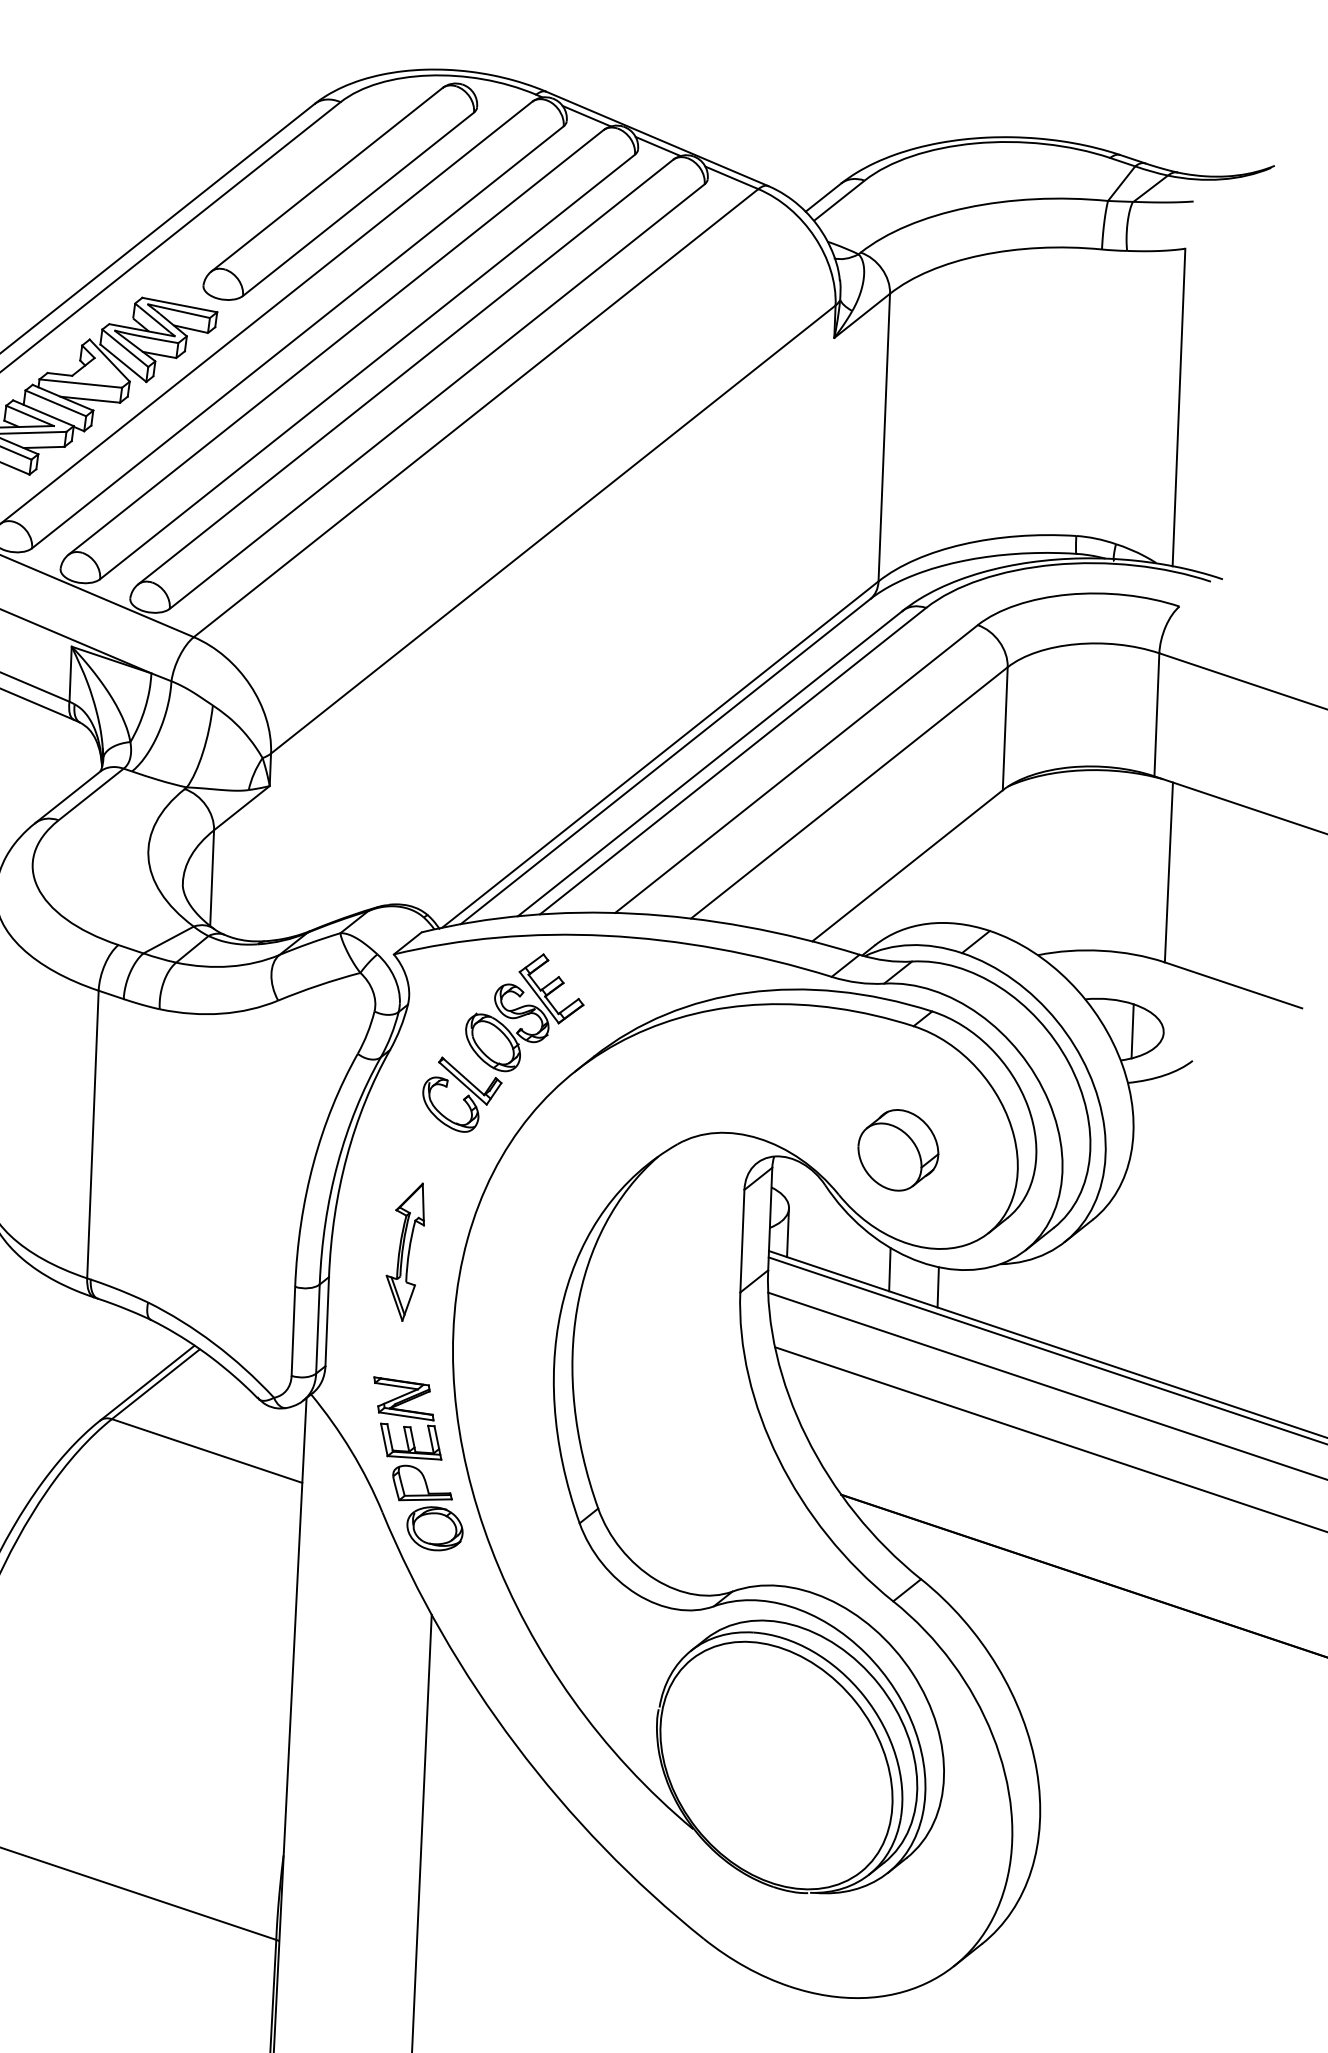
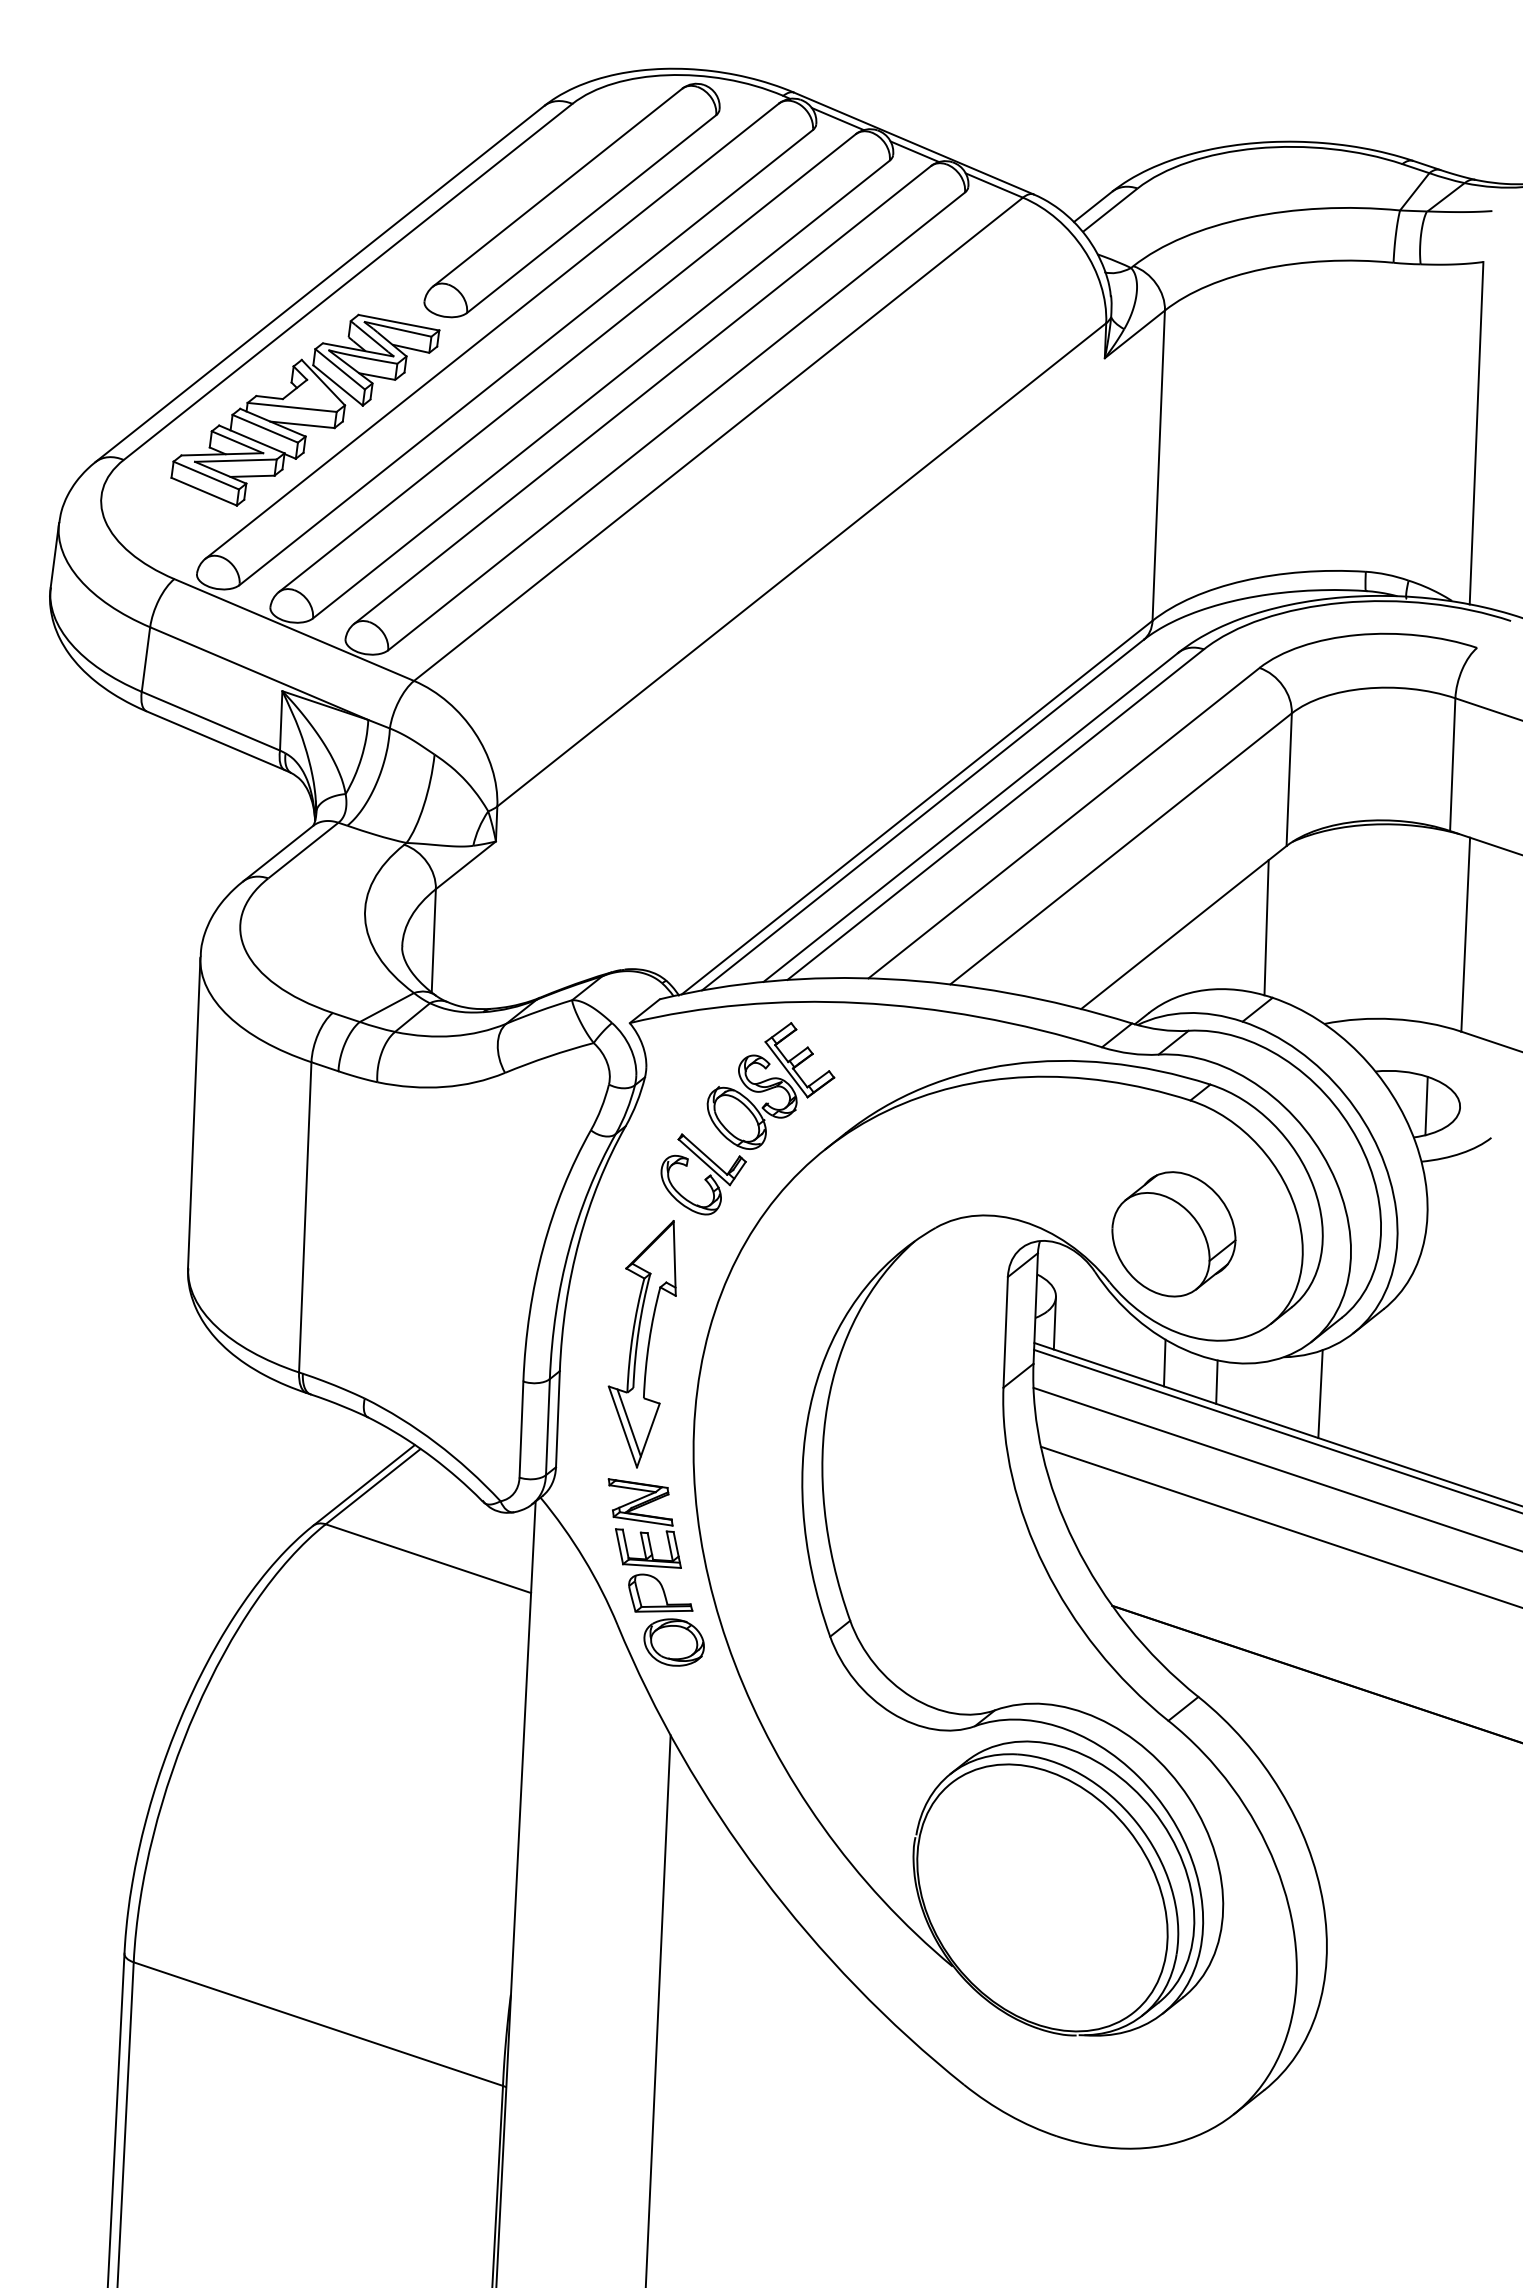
line: (984, 865) -> (1266, 927), added
part: (897, 1150) -> (1173, 1234), size x1.43
part: (404, 1252) -> (641, 1344), size x1.67
line: (1034, 1298) -> (1320, 1394), added

